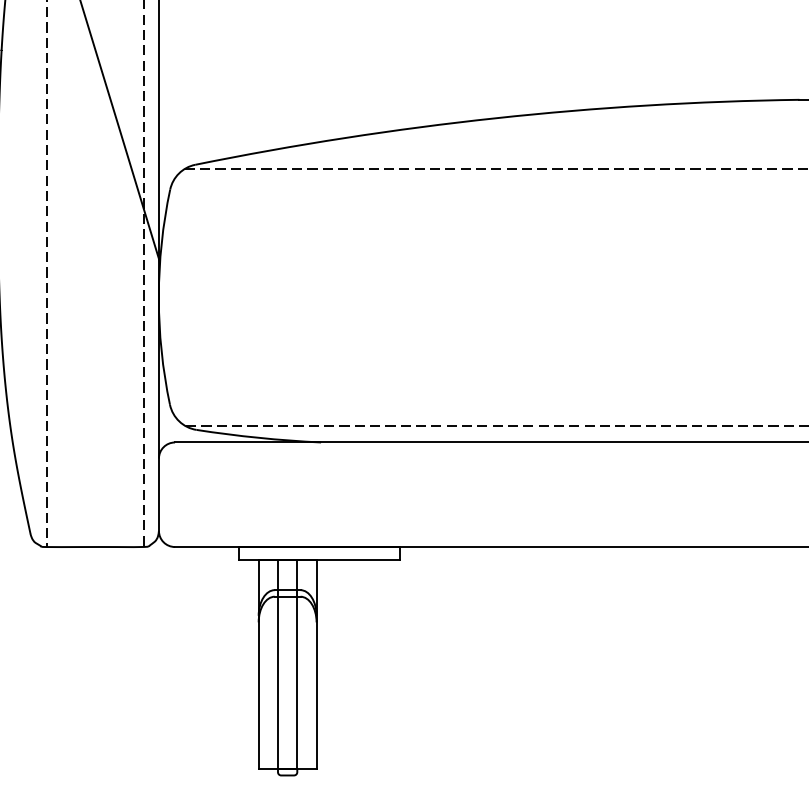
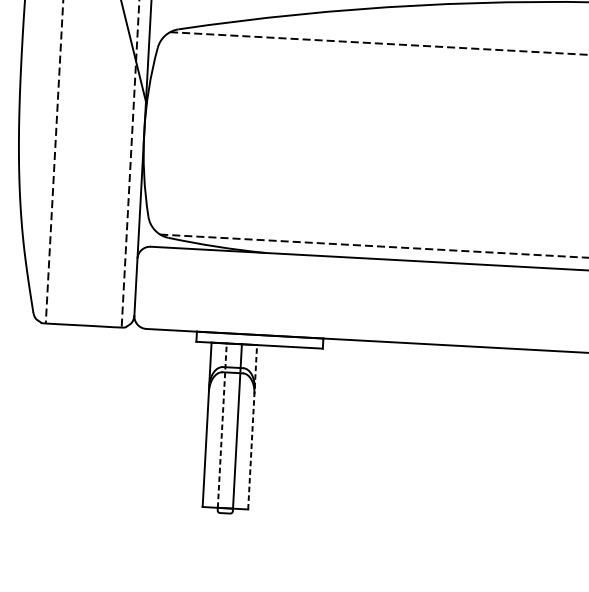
line: (277, 664) -> (221, 425), solid -> dashed
line: (316, 664) -> (252, 427), solid -> dashed

